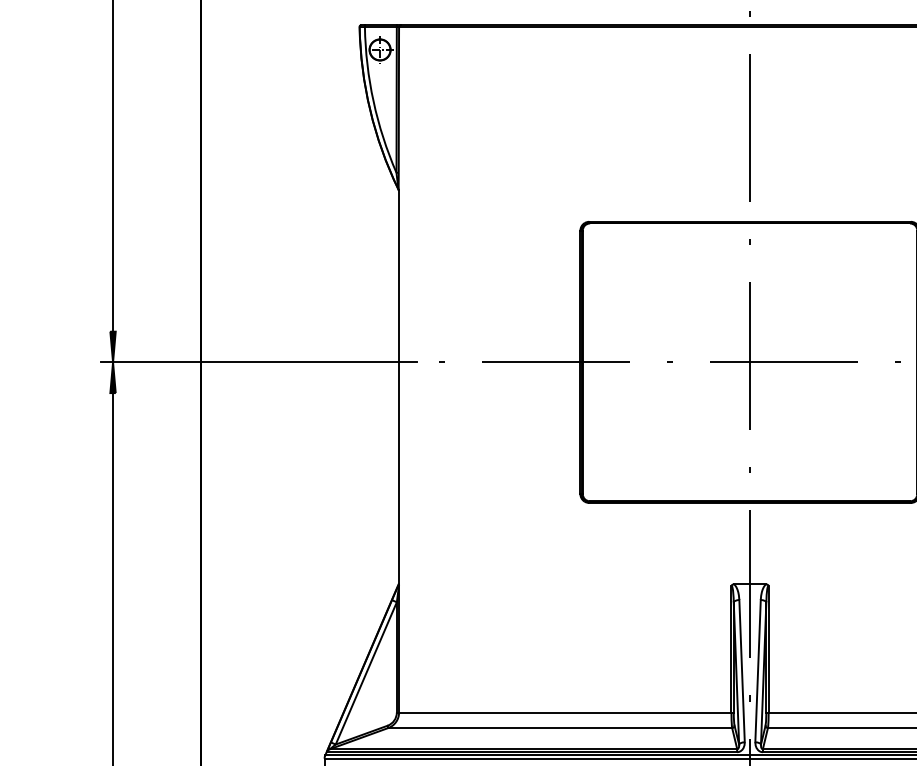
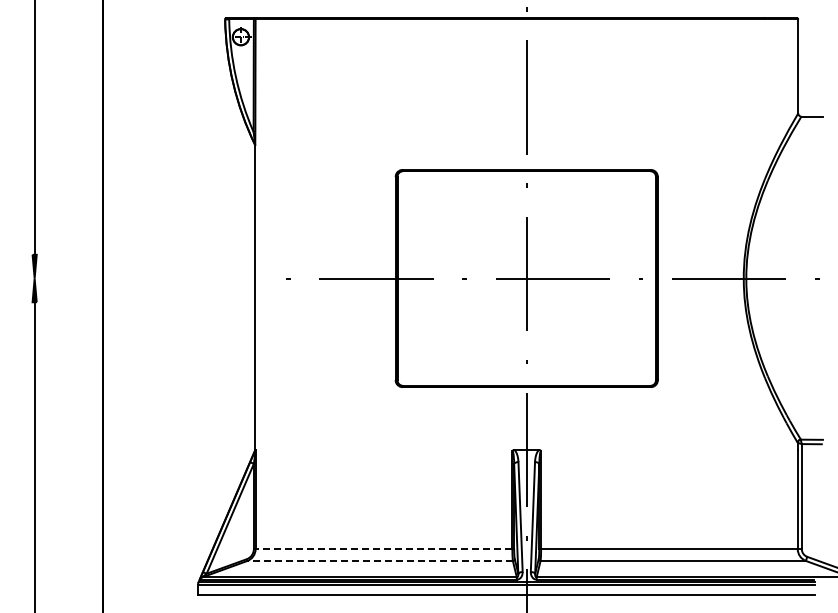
line: (259, 362) -> (147, 278), removed
line: (564, 713) -> (383, 549), solid -> dashed
line: (560, 728) -> (380, 561), solid -> dashed

